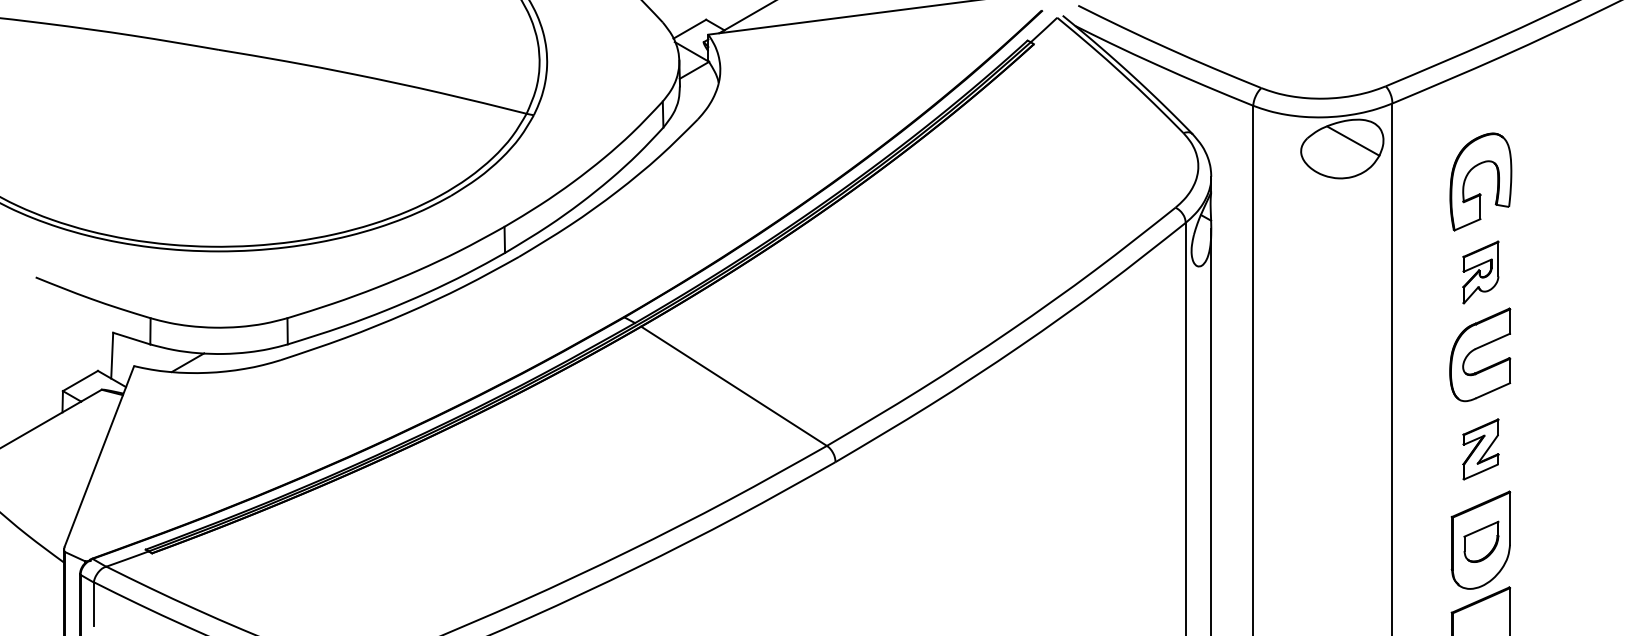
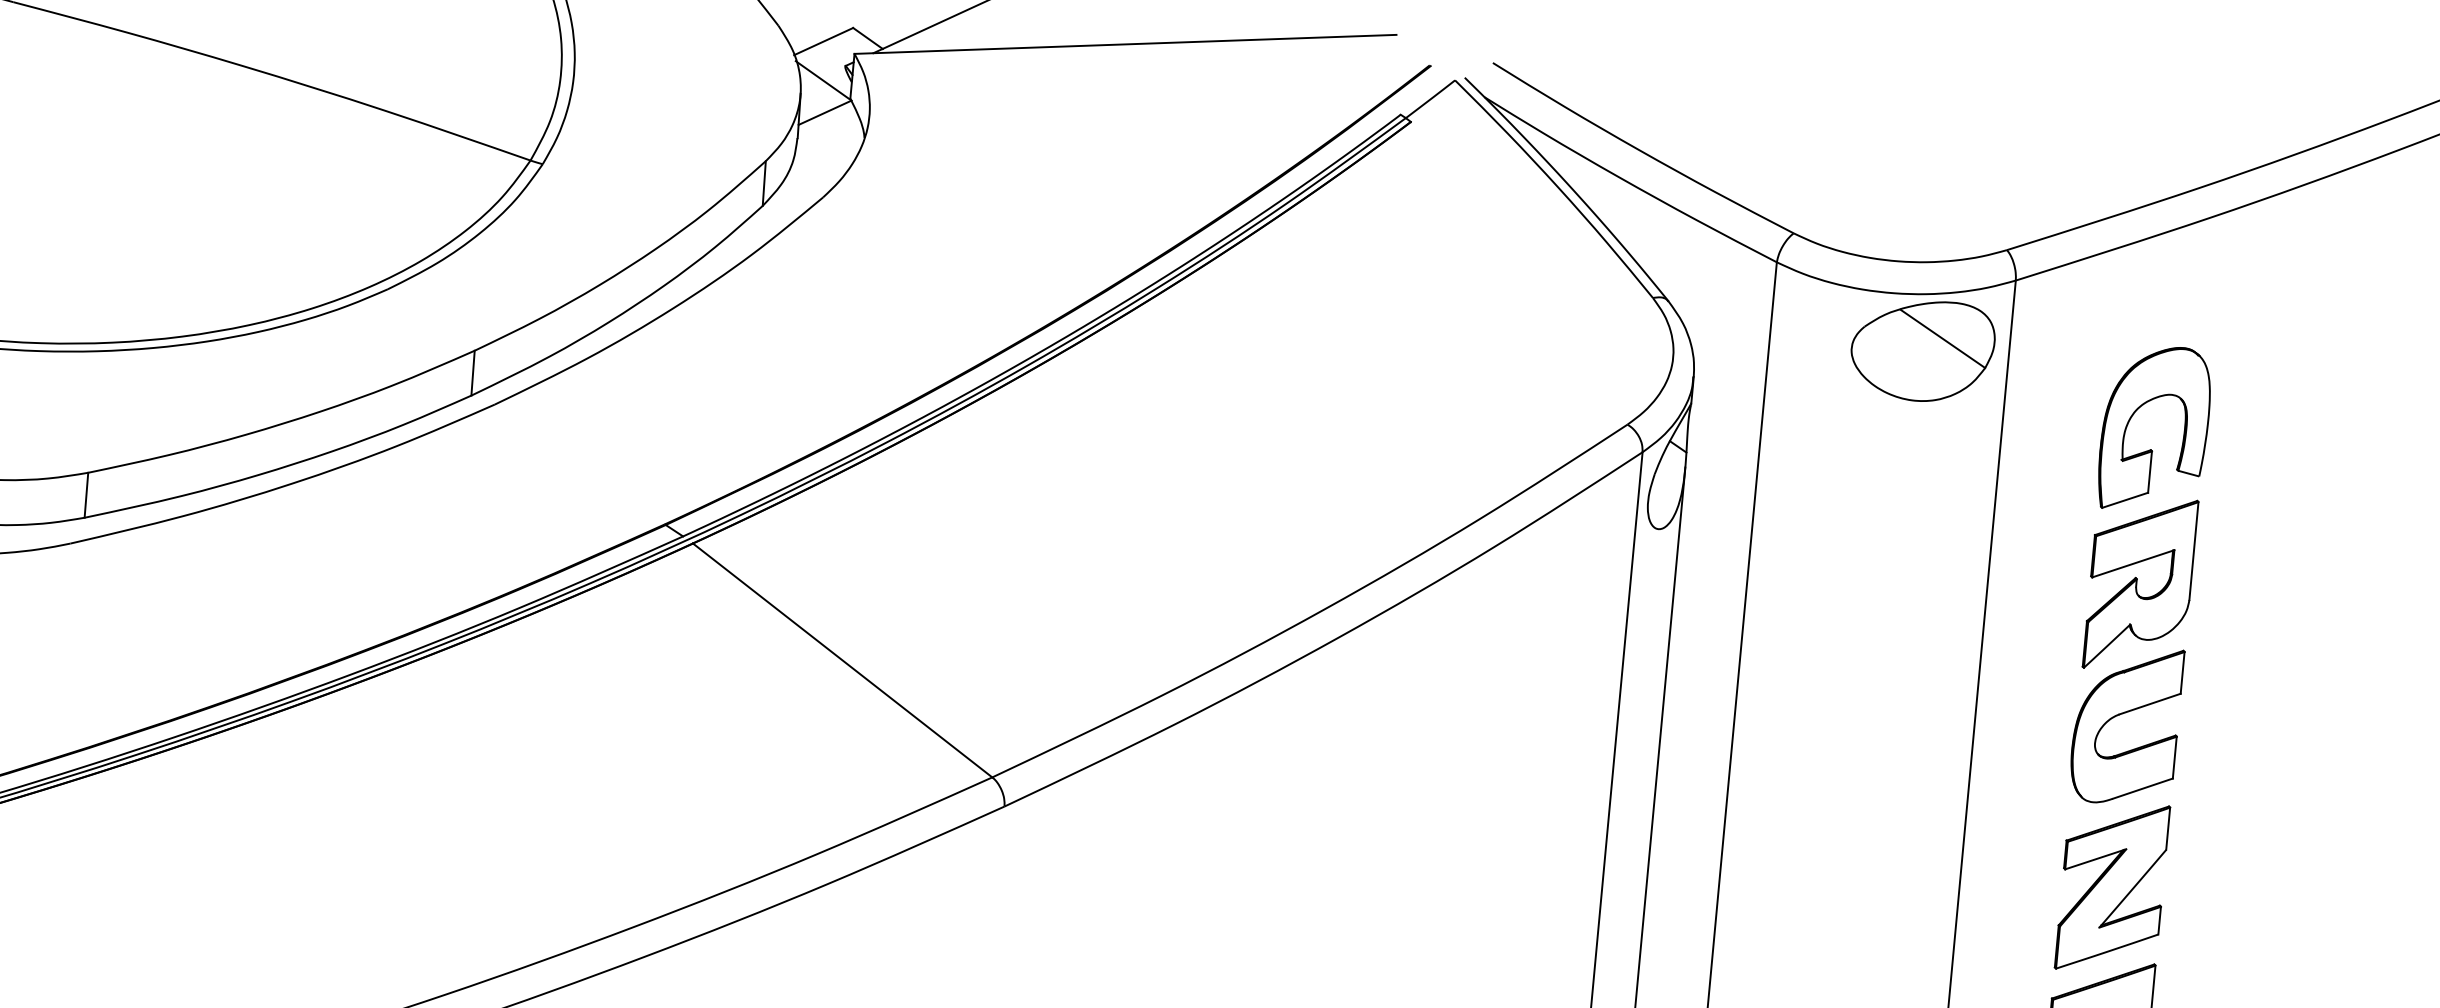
part: (1480, 272) -> (2139, 584), size x1.67
part: (1480, 449) -> (2111, 887), size x1.67

